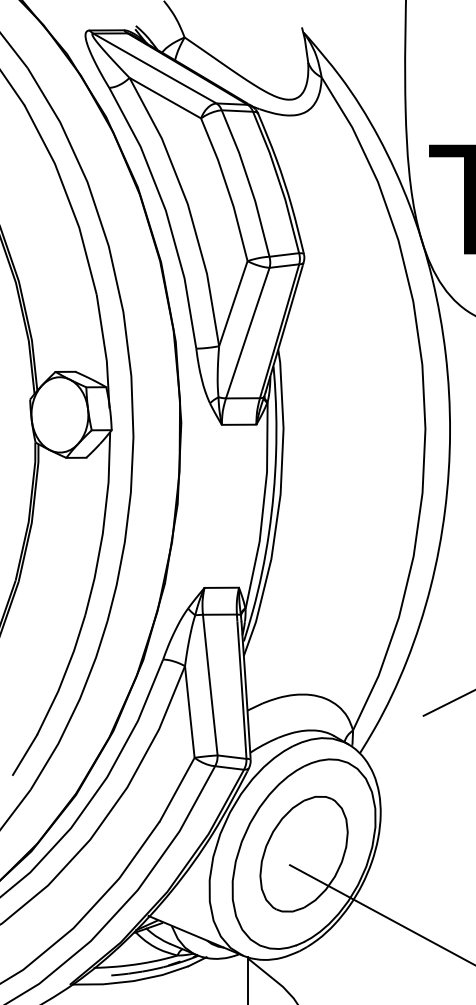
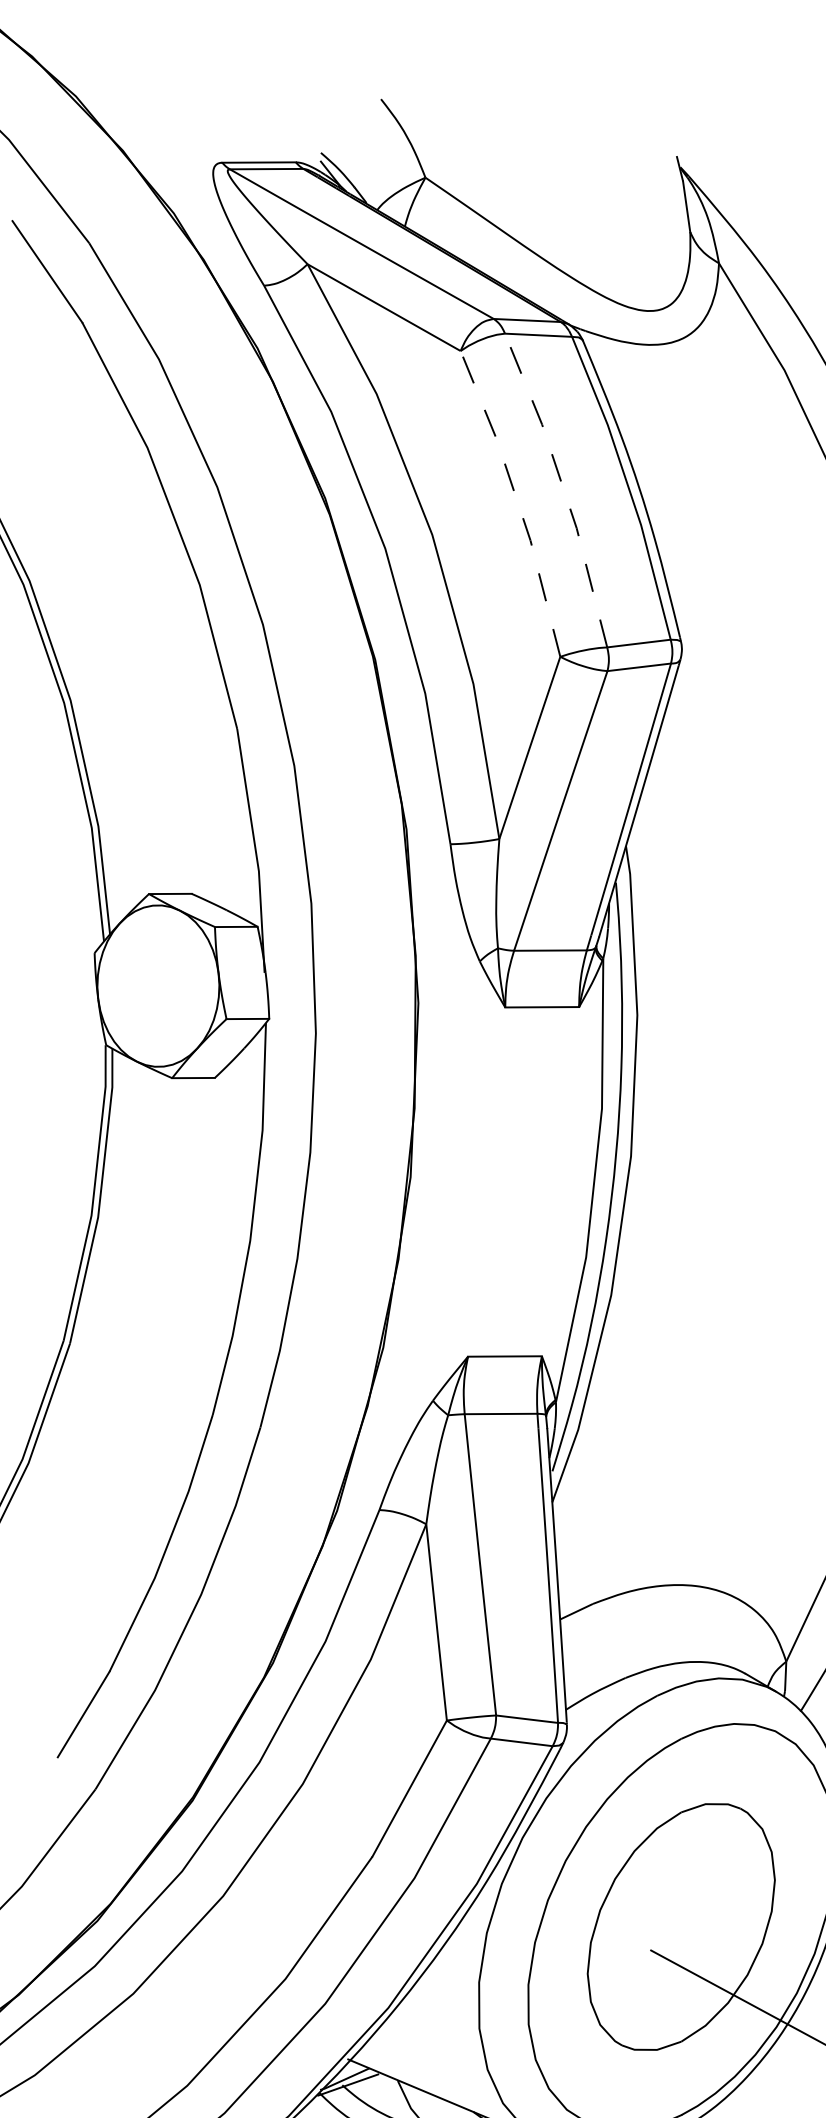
line: (248, 182) -> (562, 488), solid -> dashed
line: (227, 189) -> (517, 503), solid -> dashed

